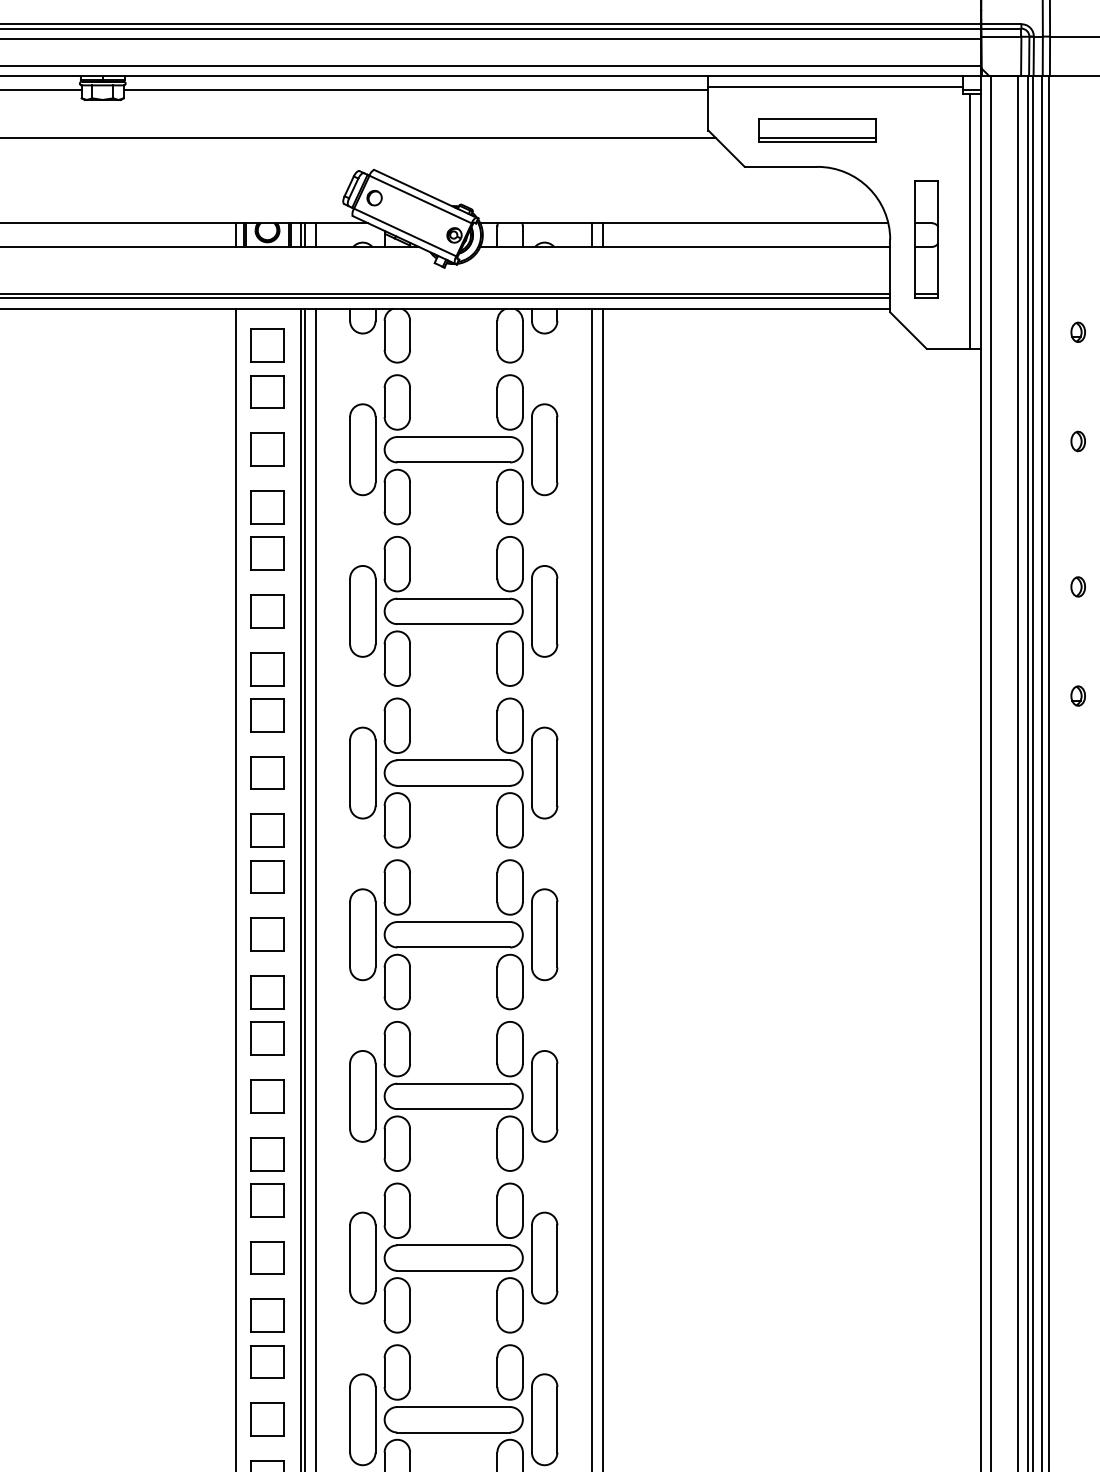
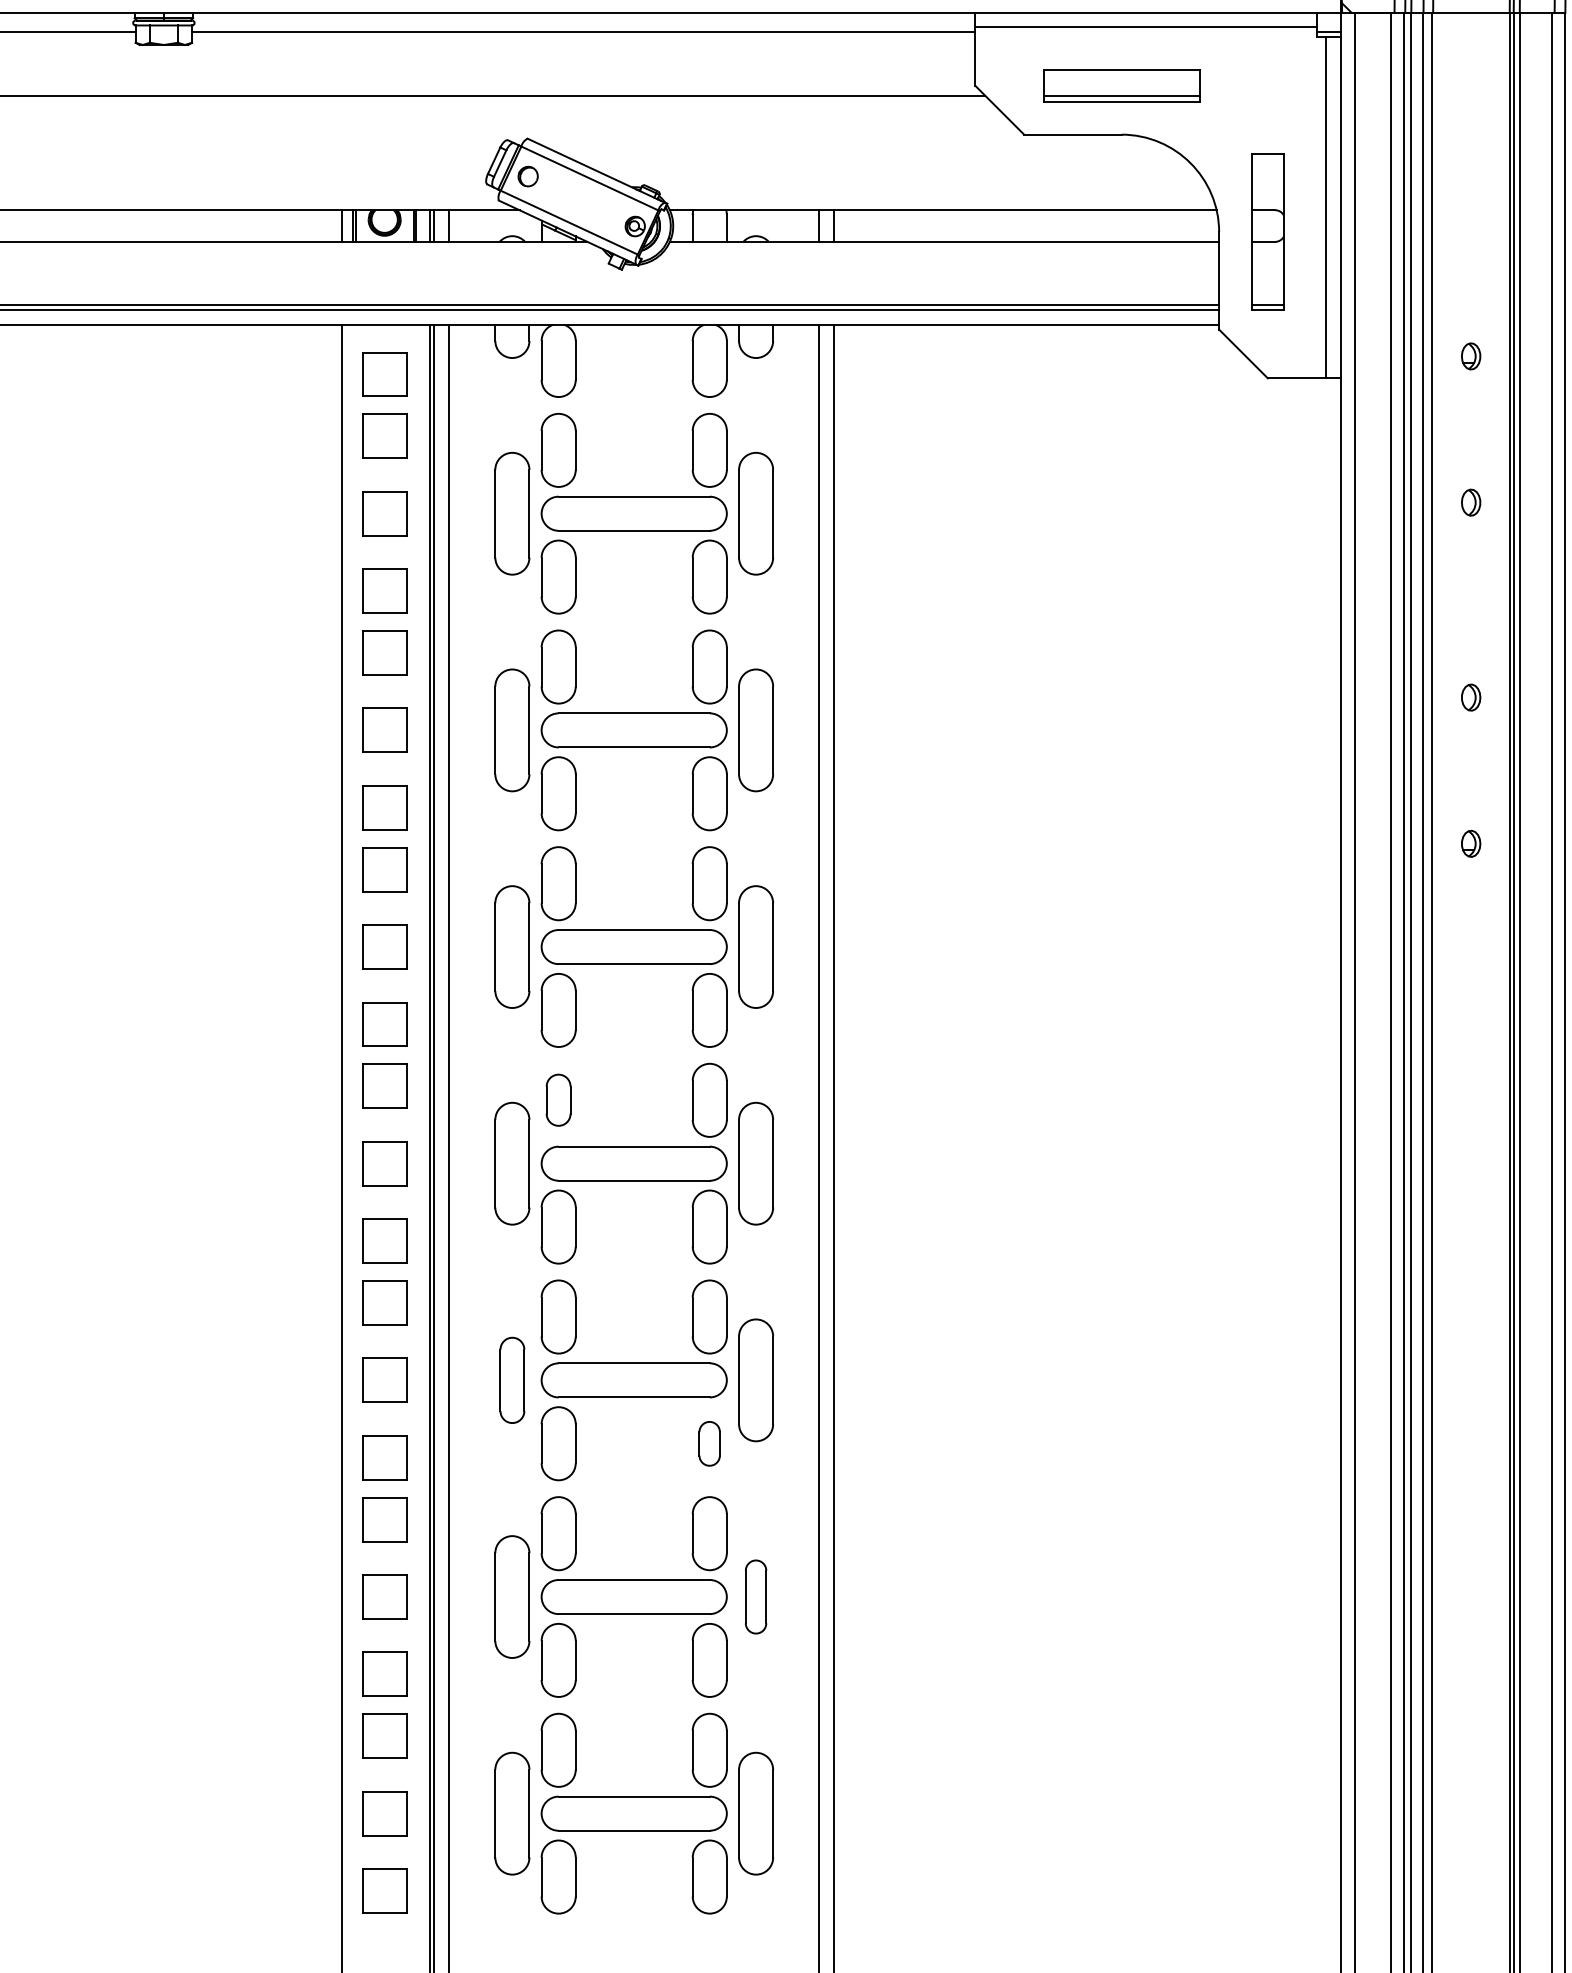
part: (397, 886) -> (558, 1099), size x0.7
part: (362, 1096) -> (512, 1380), size x0.7
part: (509, 1143) -> (709, 1443), size x0.6
part: (544, 1257) -> (755, 1596), size x0.6

